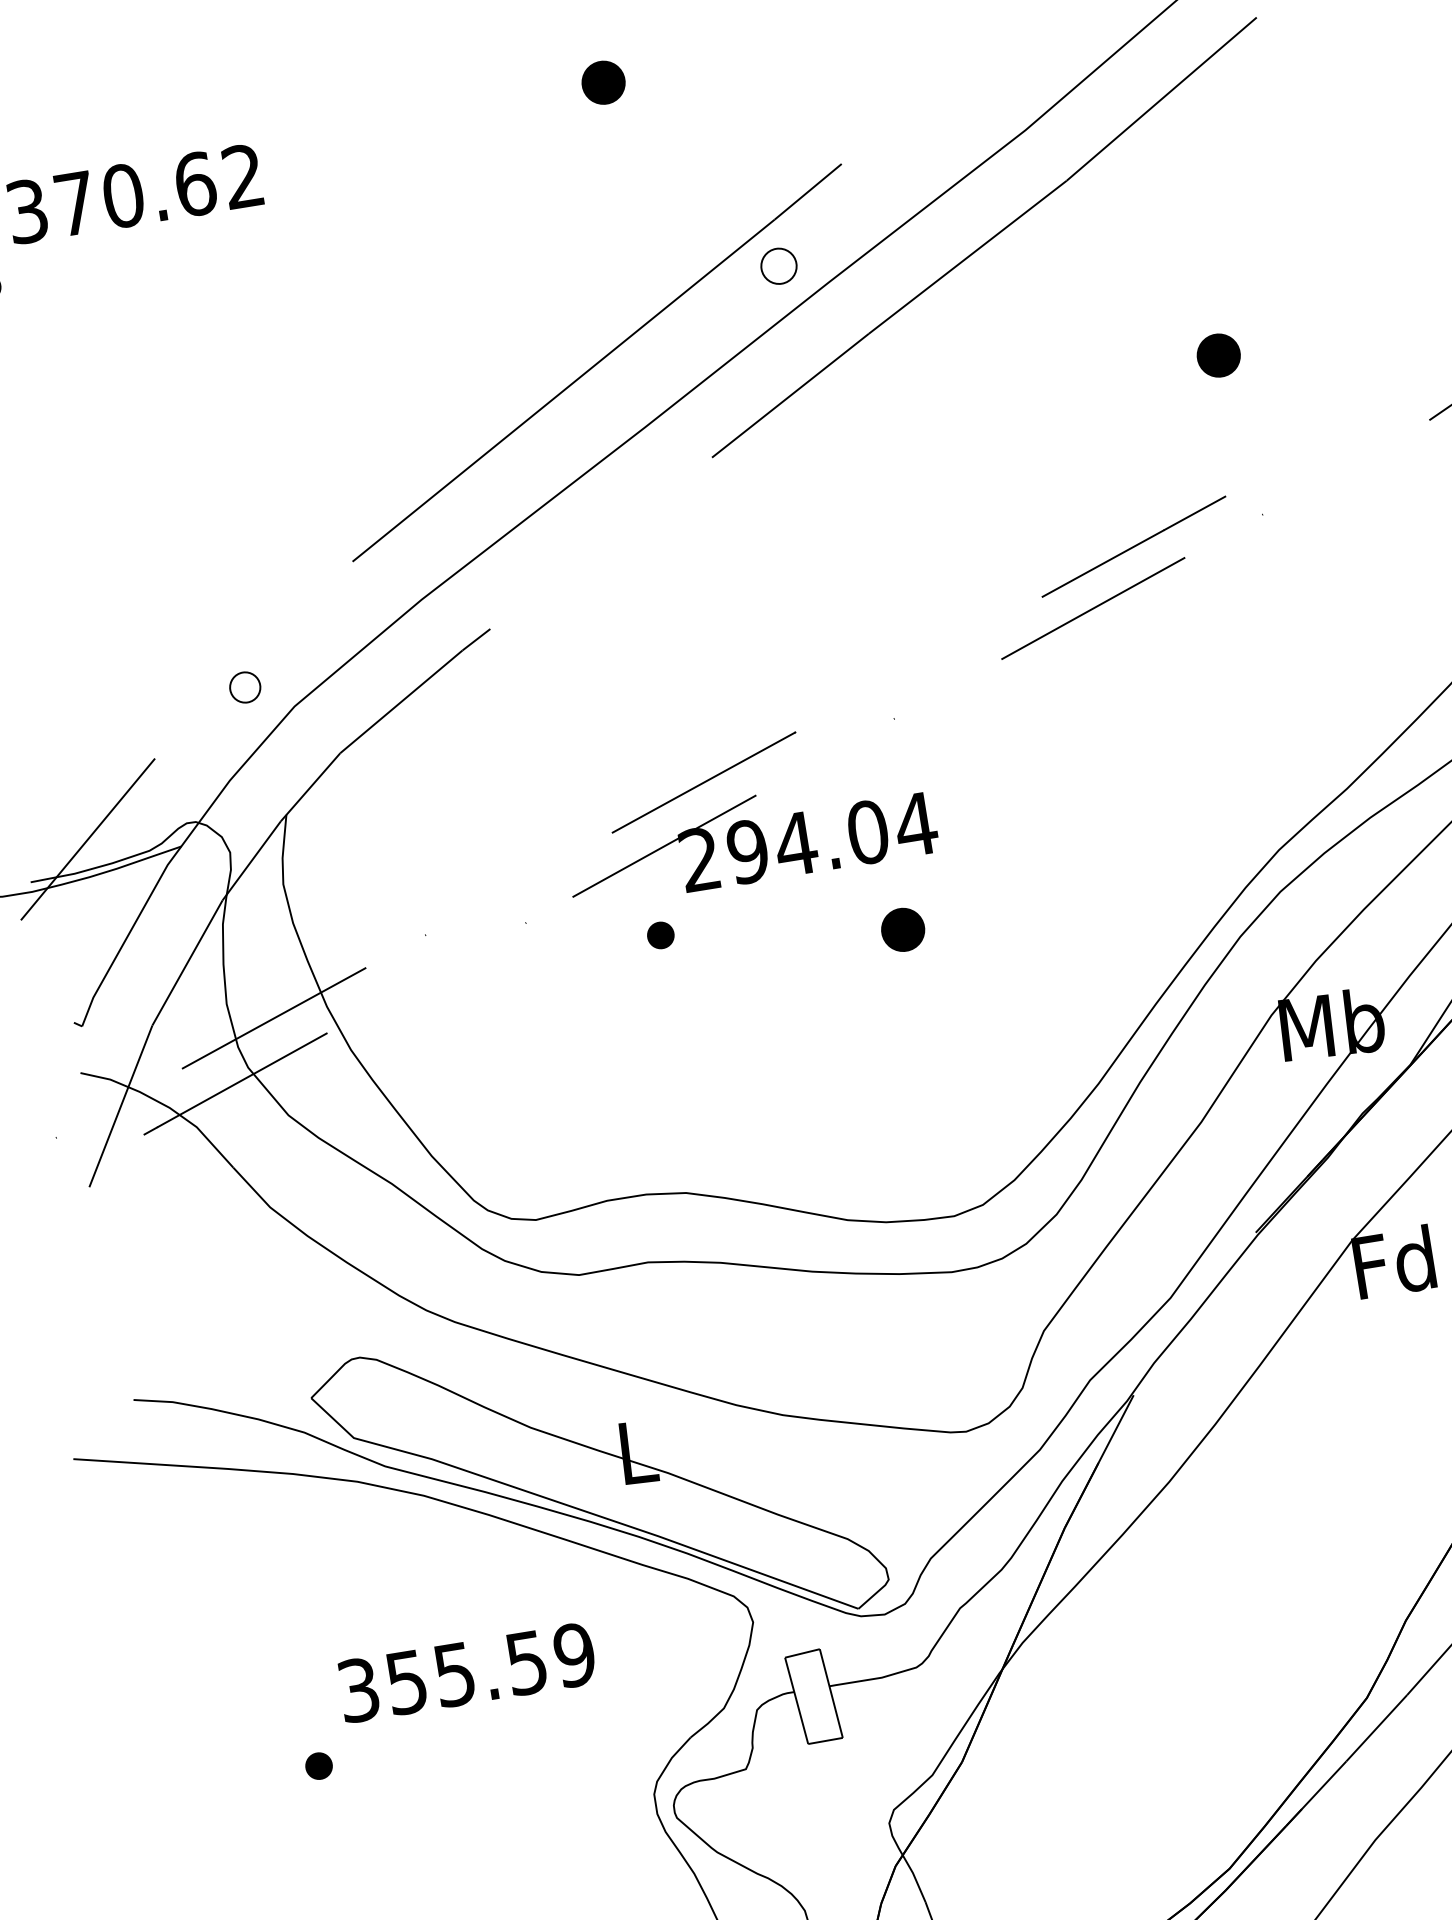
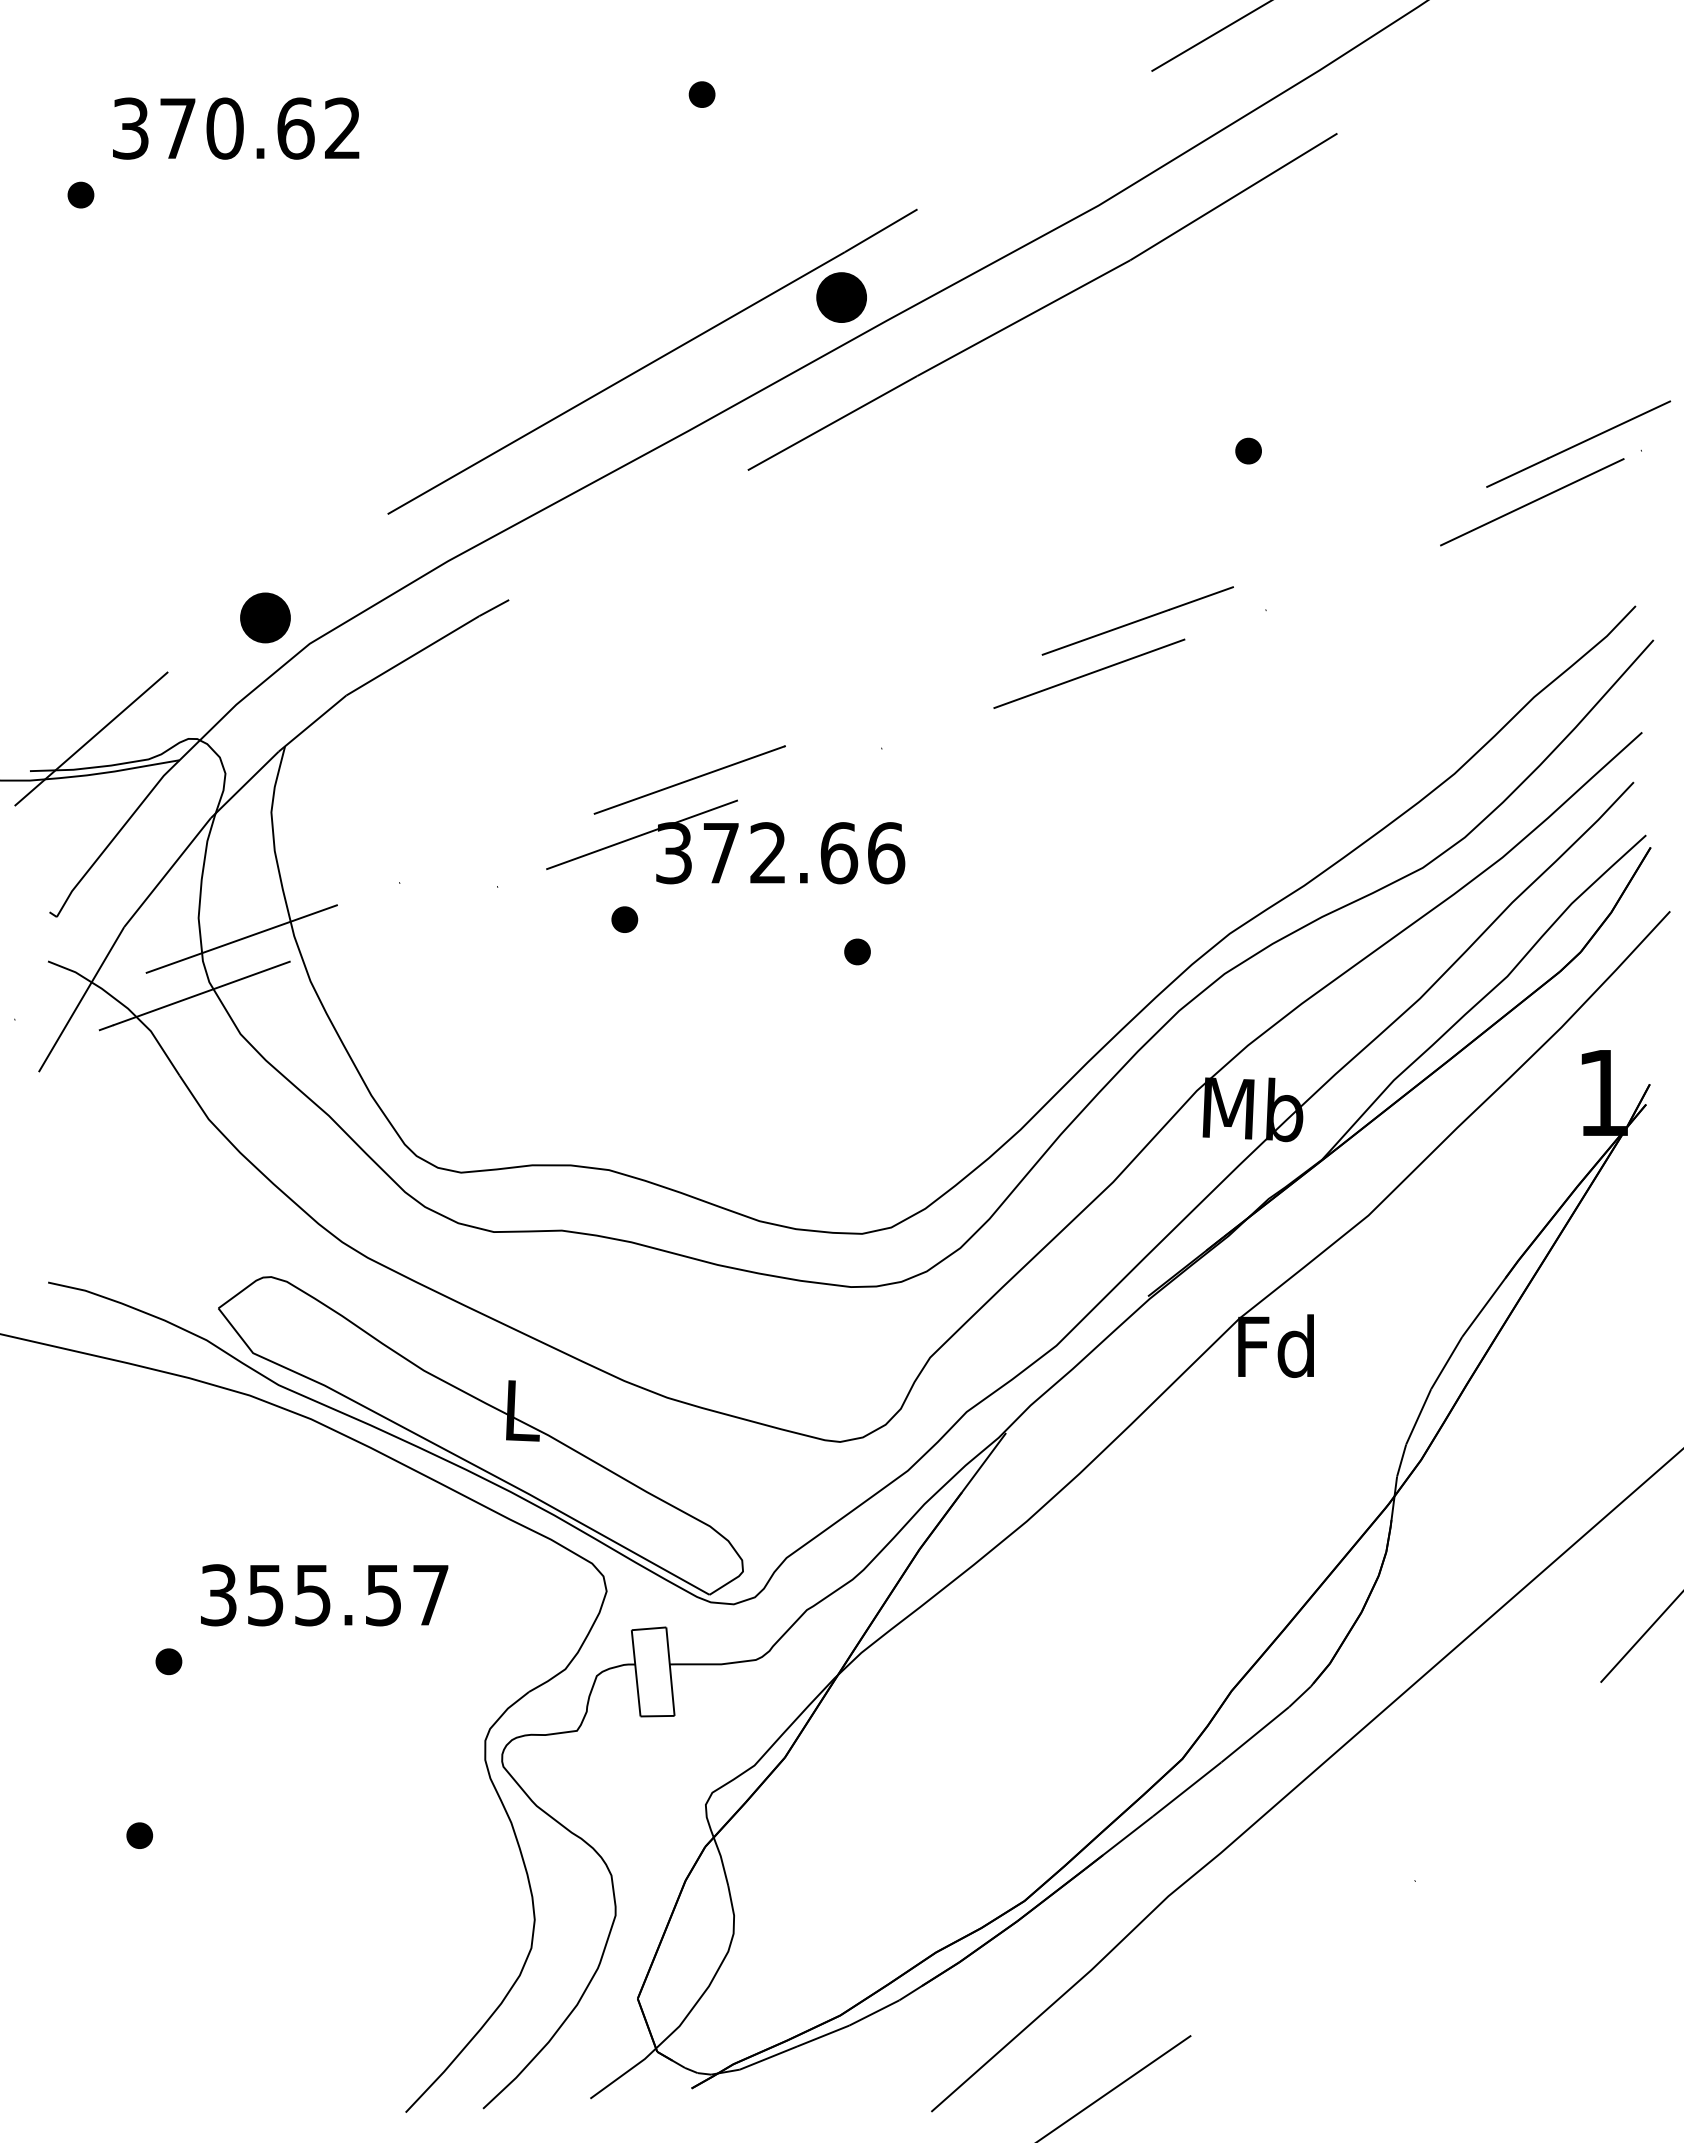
part: (602, 82) -> (701, 94), size x0.62
part: (778, 266) -> (841, 297), size x1.43
part: (1218, 354) -> (1248, 450), size x0.62
part: (245, 687) -> (265, 617), size x1.67
text: (808, 842) -> (780, 853), 294.04 -> 372.66
part: (903, 929) -> (857, 951), size x0.62
text: (574, 1655) -> (430, 1595), 355.59 -> 355.57

